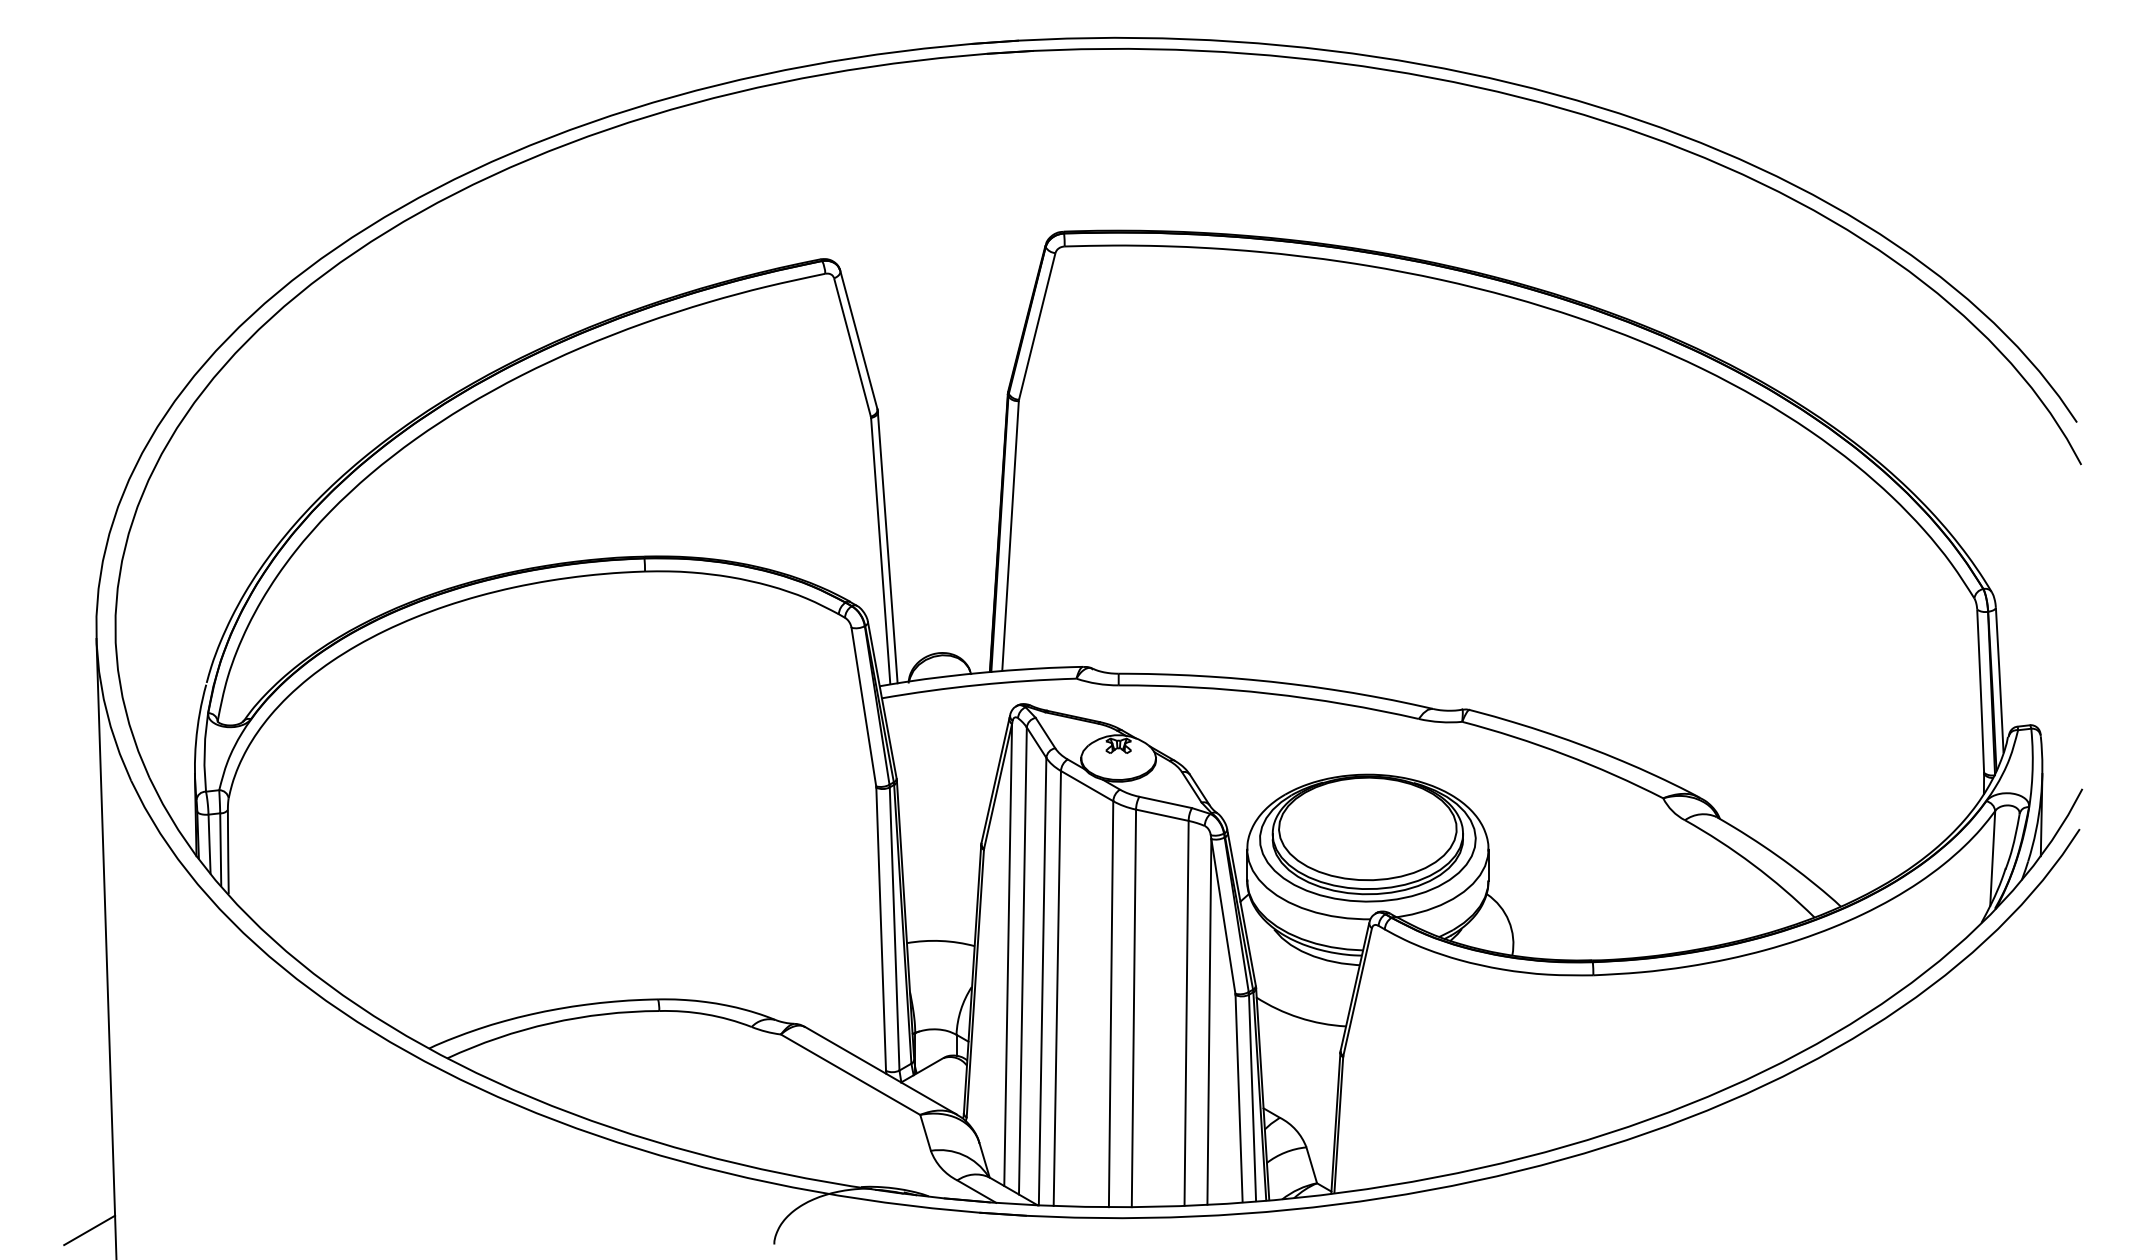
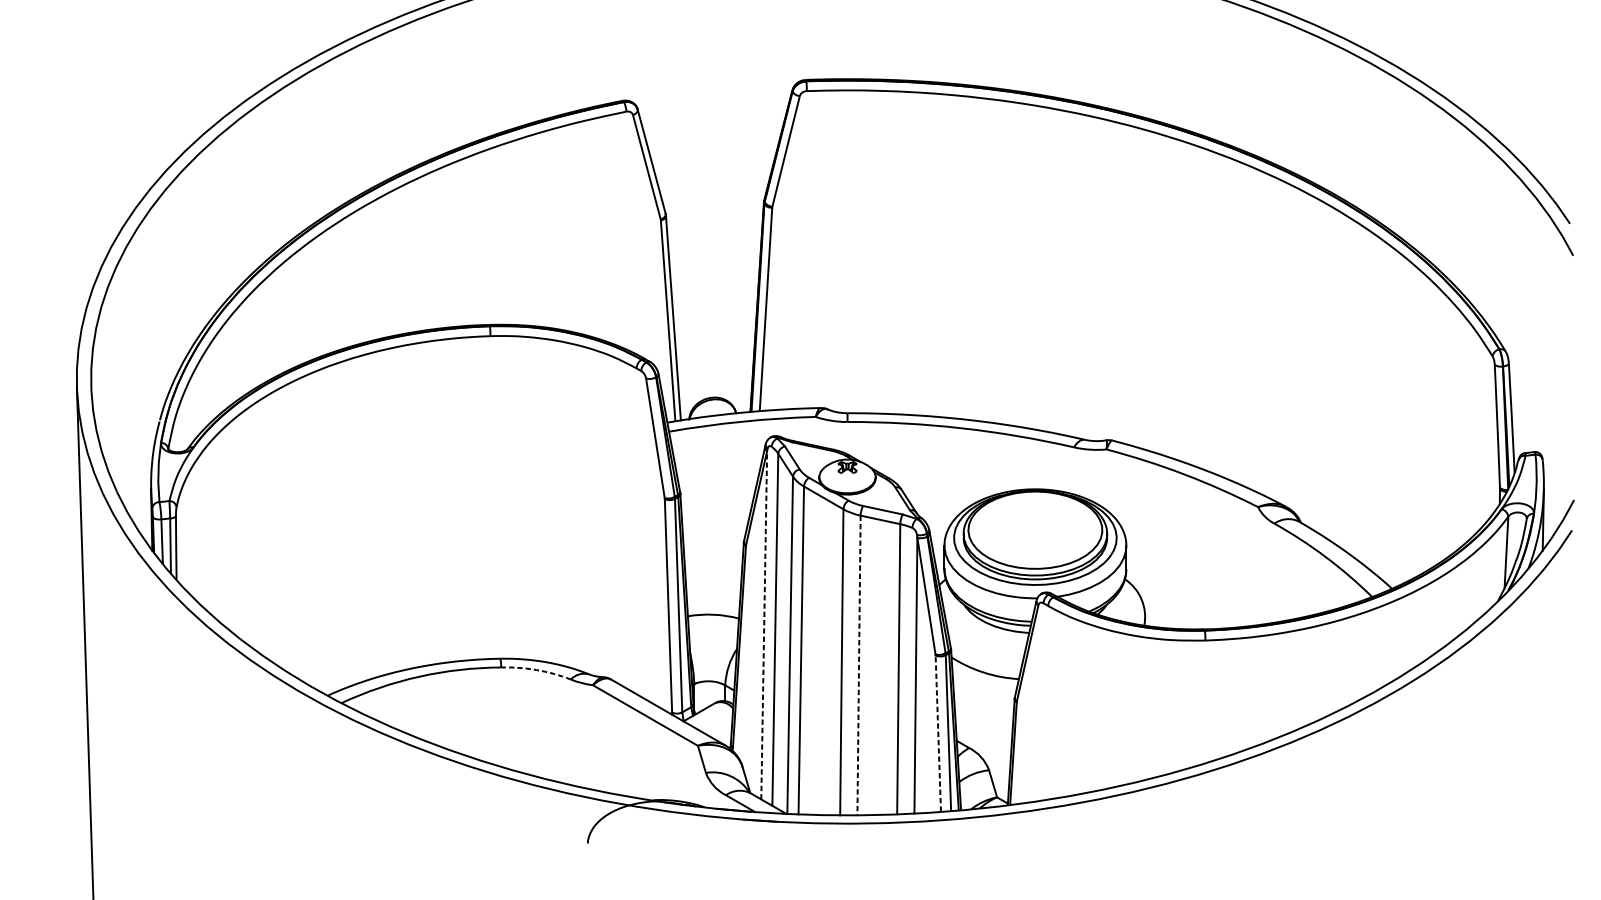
line: (1008, 954) -> (764, 624), solid -> dashed
line: (1133, 1008) -> (858, 665), solid -> dashed
arc: (706, 1014) -> (536, 670), solid -> dashed
line: (1239, 1098) -> (938, 733), solid -> dashed
line: (89, 1230) -> (71, 832), removed

